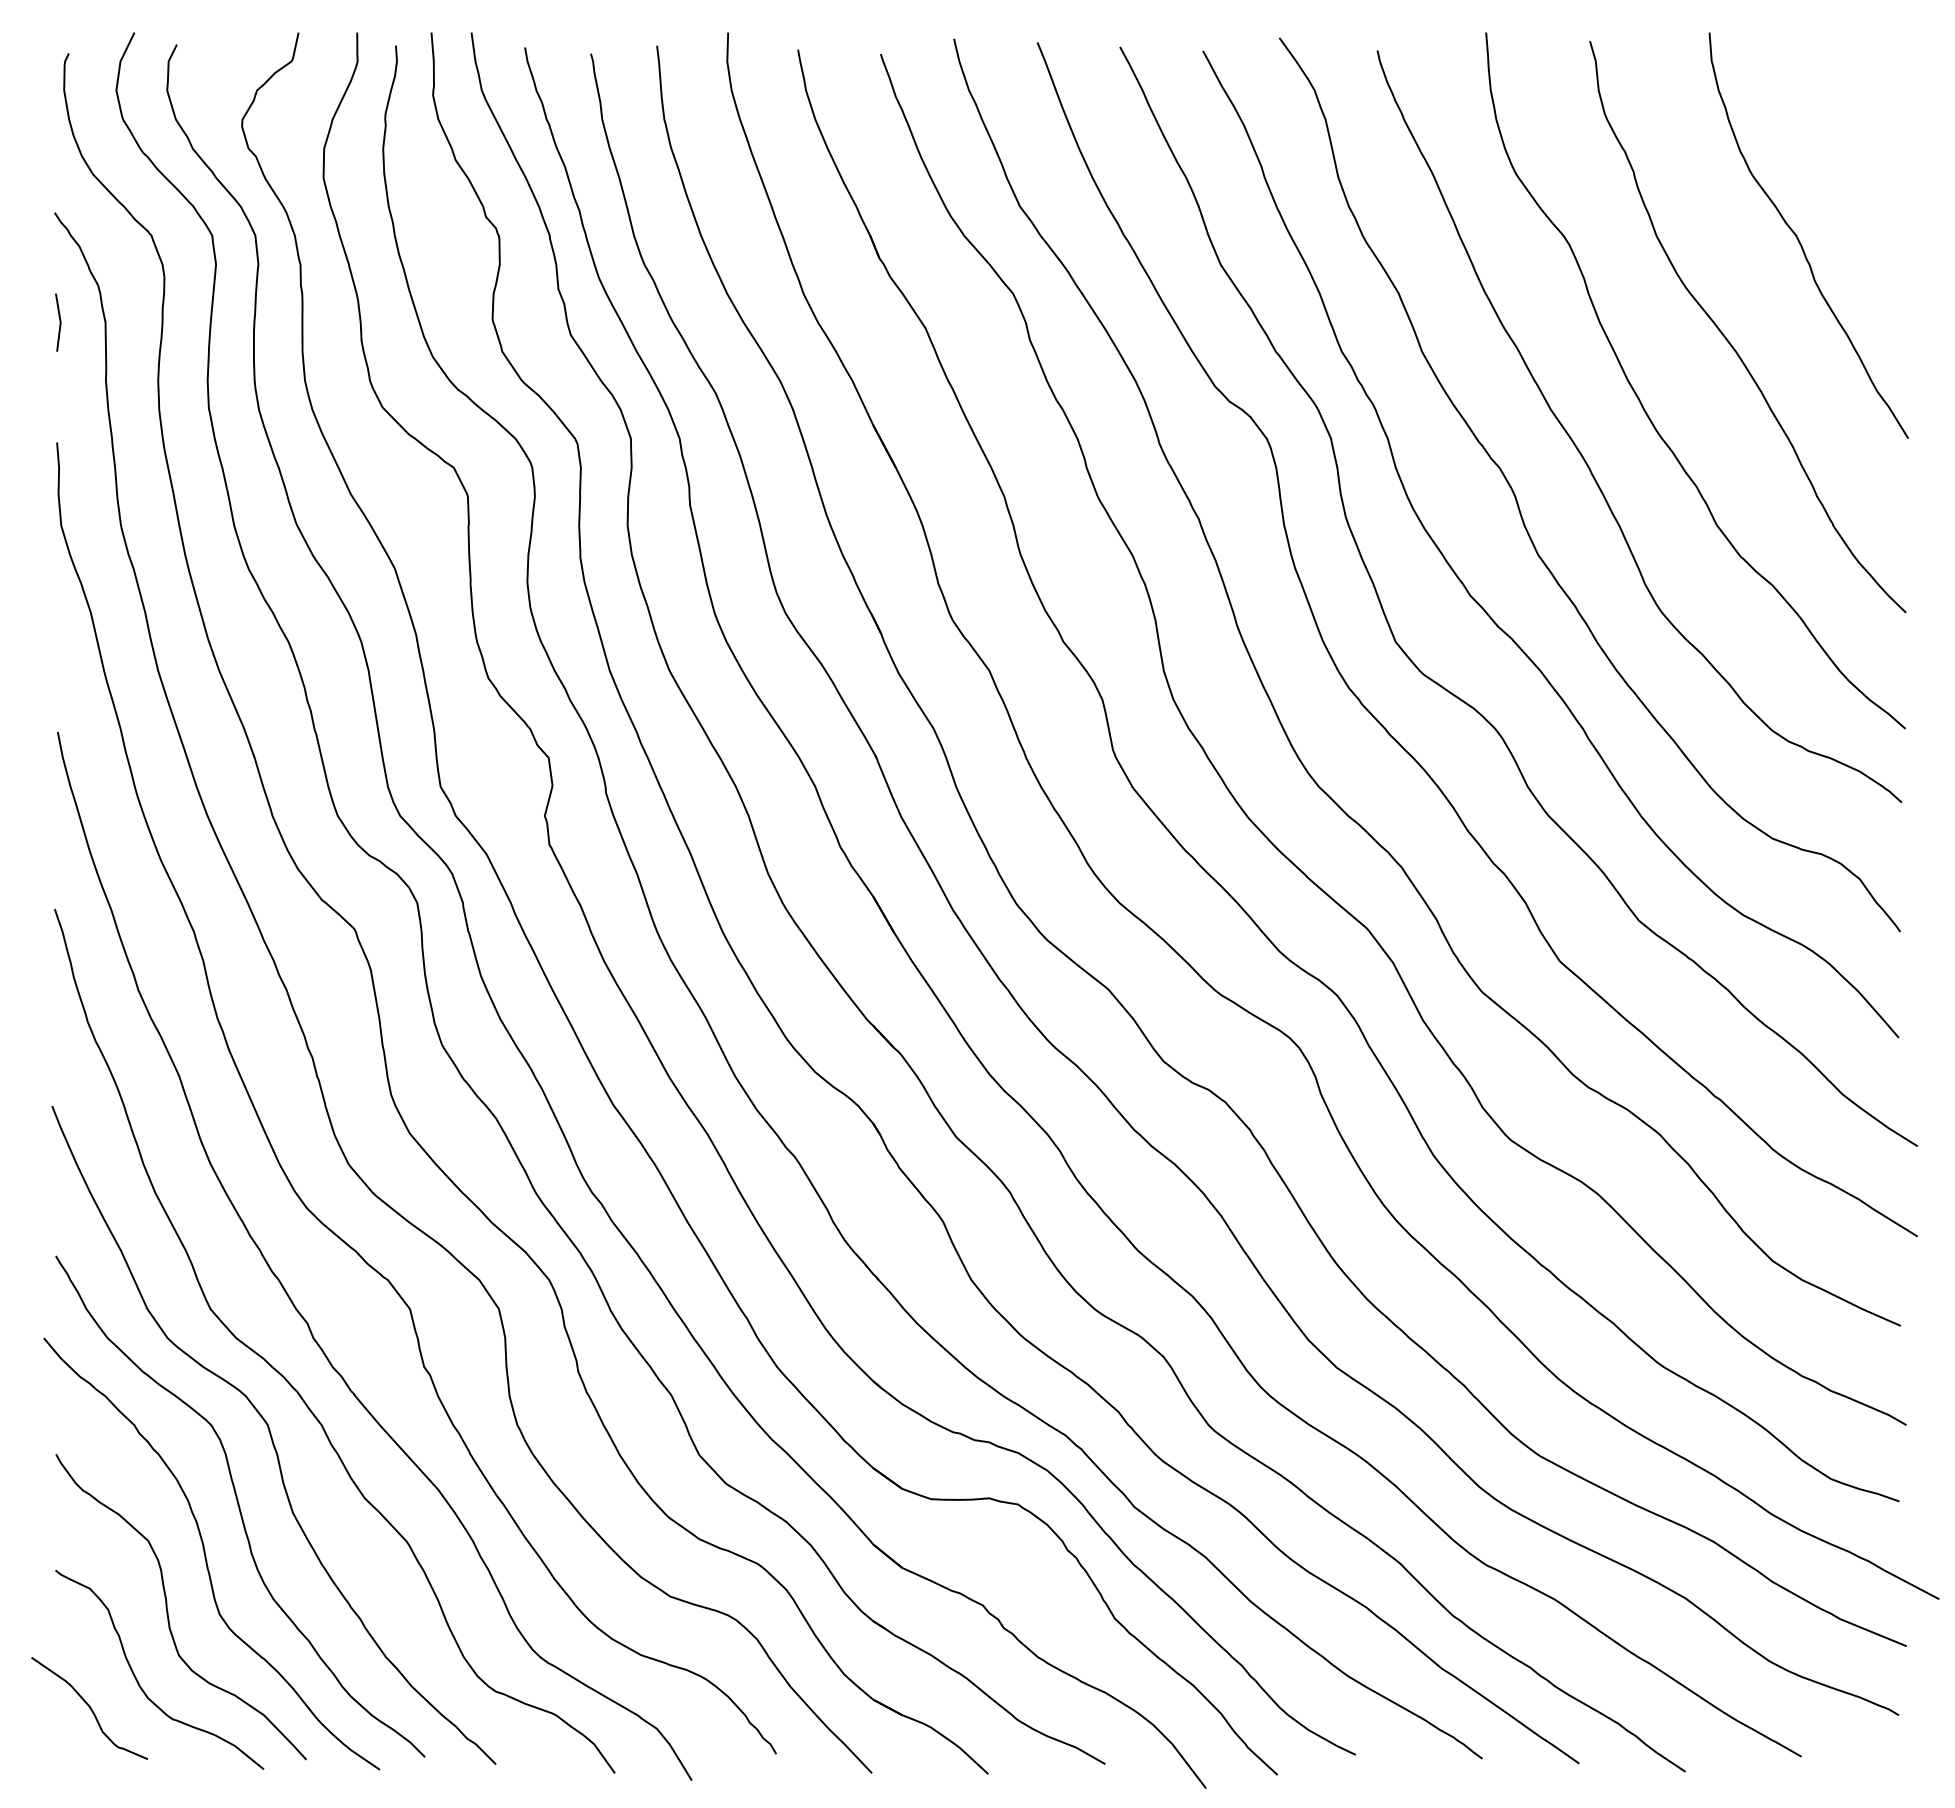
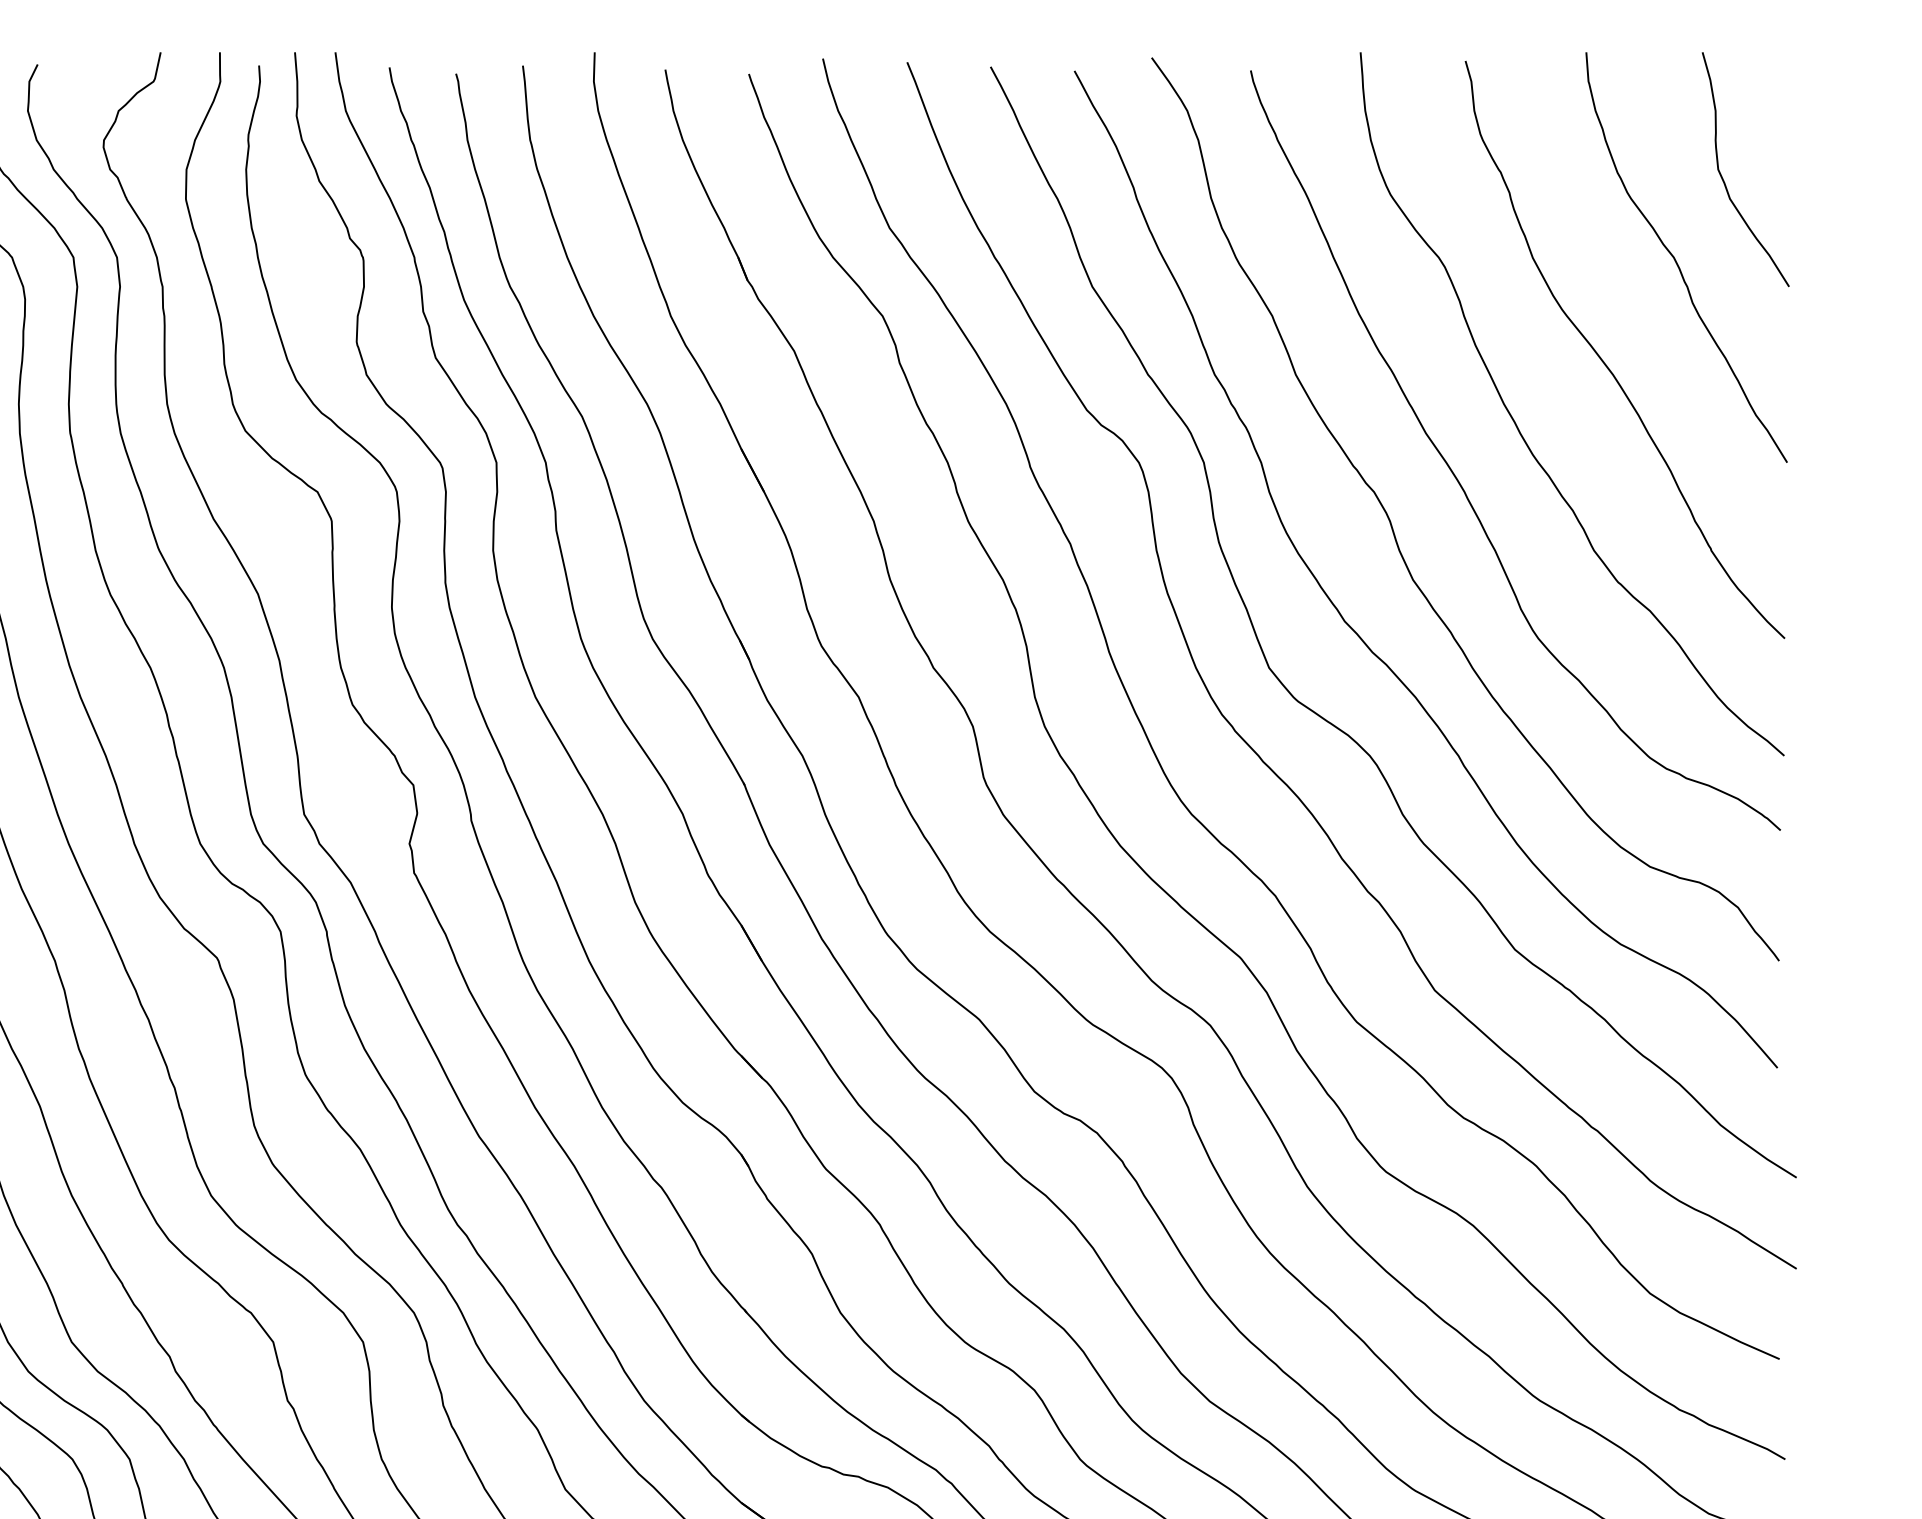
curve: (1846, 159) -> (1724, 180), added

